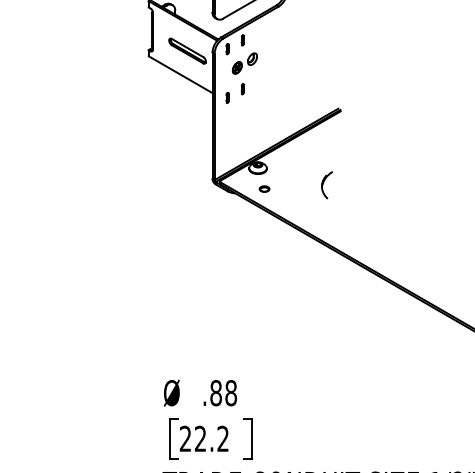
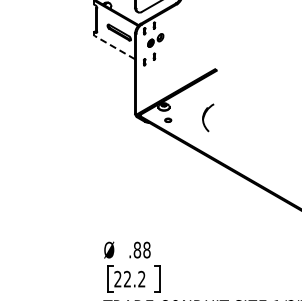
line: (180, 74) -> (114, 47), solid -> dashed
part: (326, 184) -> (207, 117), size x1.6

